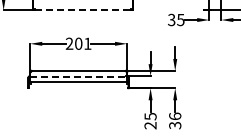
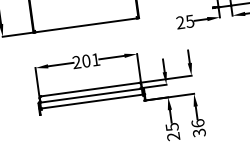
line: (83, 10) -> (86, 25), dashed -> solid
text: (171, 20) -> (180, 23), 35 -> 25
line: (79, 76) -> (91, 95), dashed -> solid

